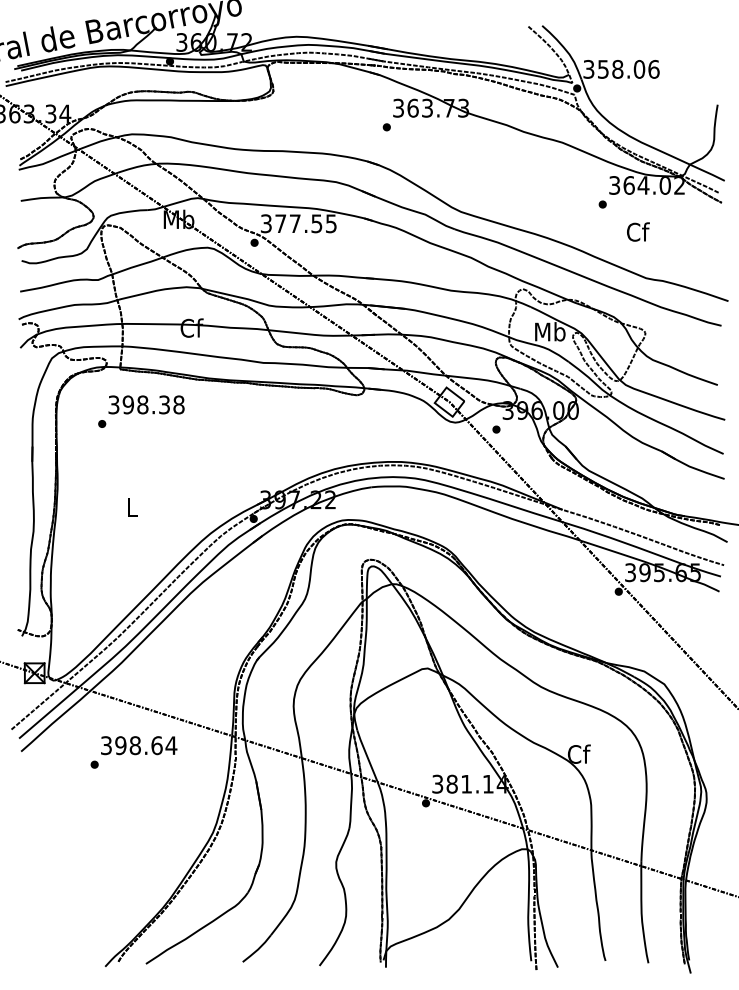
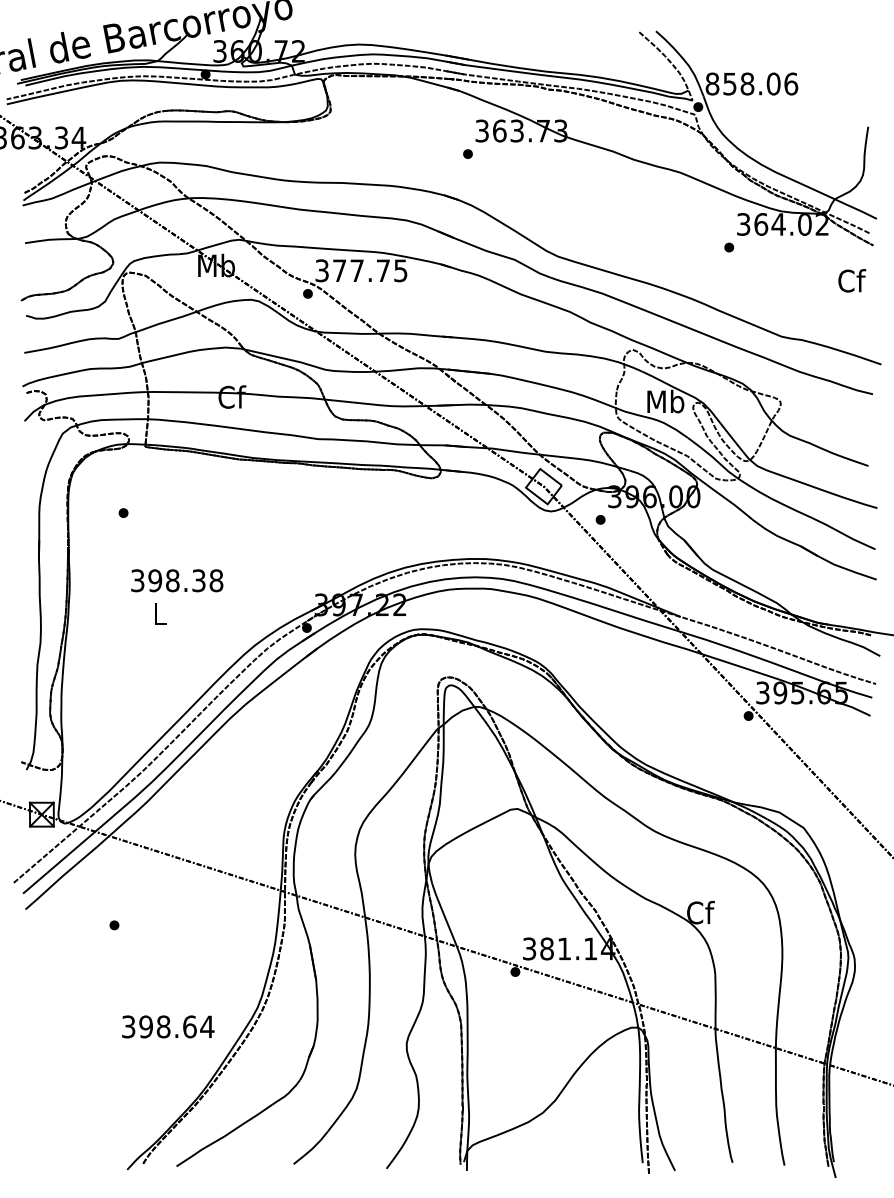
text: (588, 69) -> (711, 84), 358.06 -> 858.06
text: (316, 223) -> (382, 270), 377.55 -> 377.75
text: (638, 231) -> (852, 280), moved
text: (146, 404) -> (177, 580), moved
text: (139, 745) -> (168, 1026), moved

